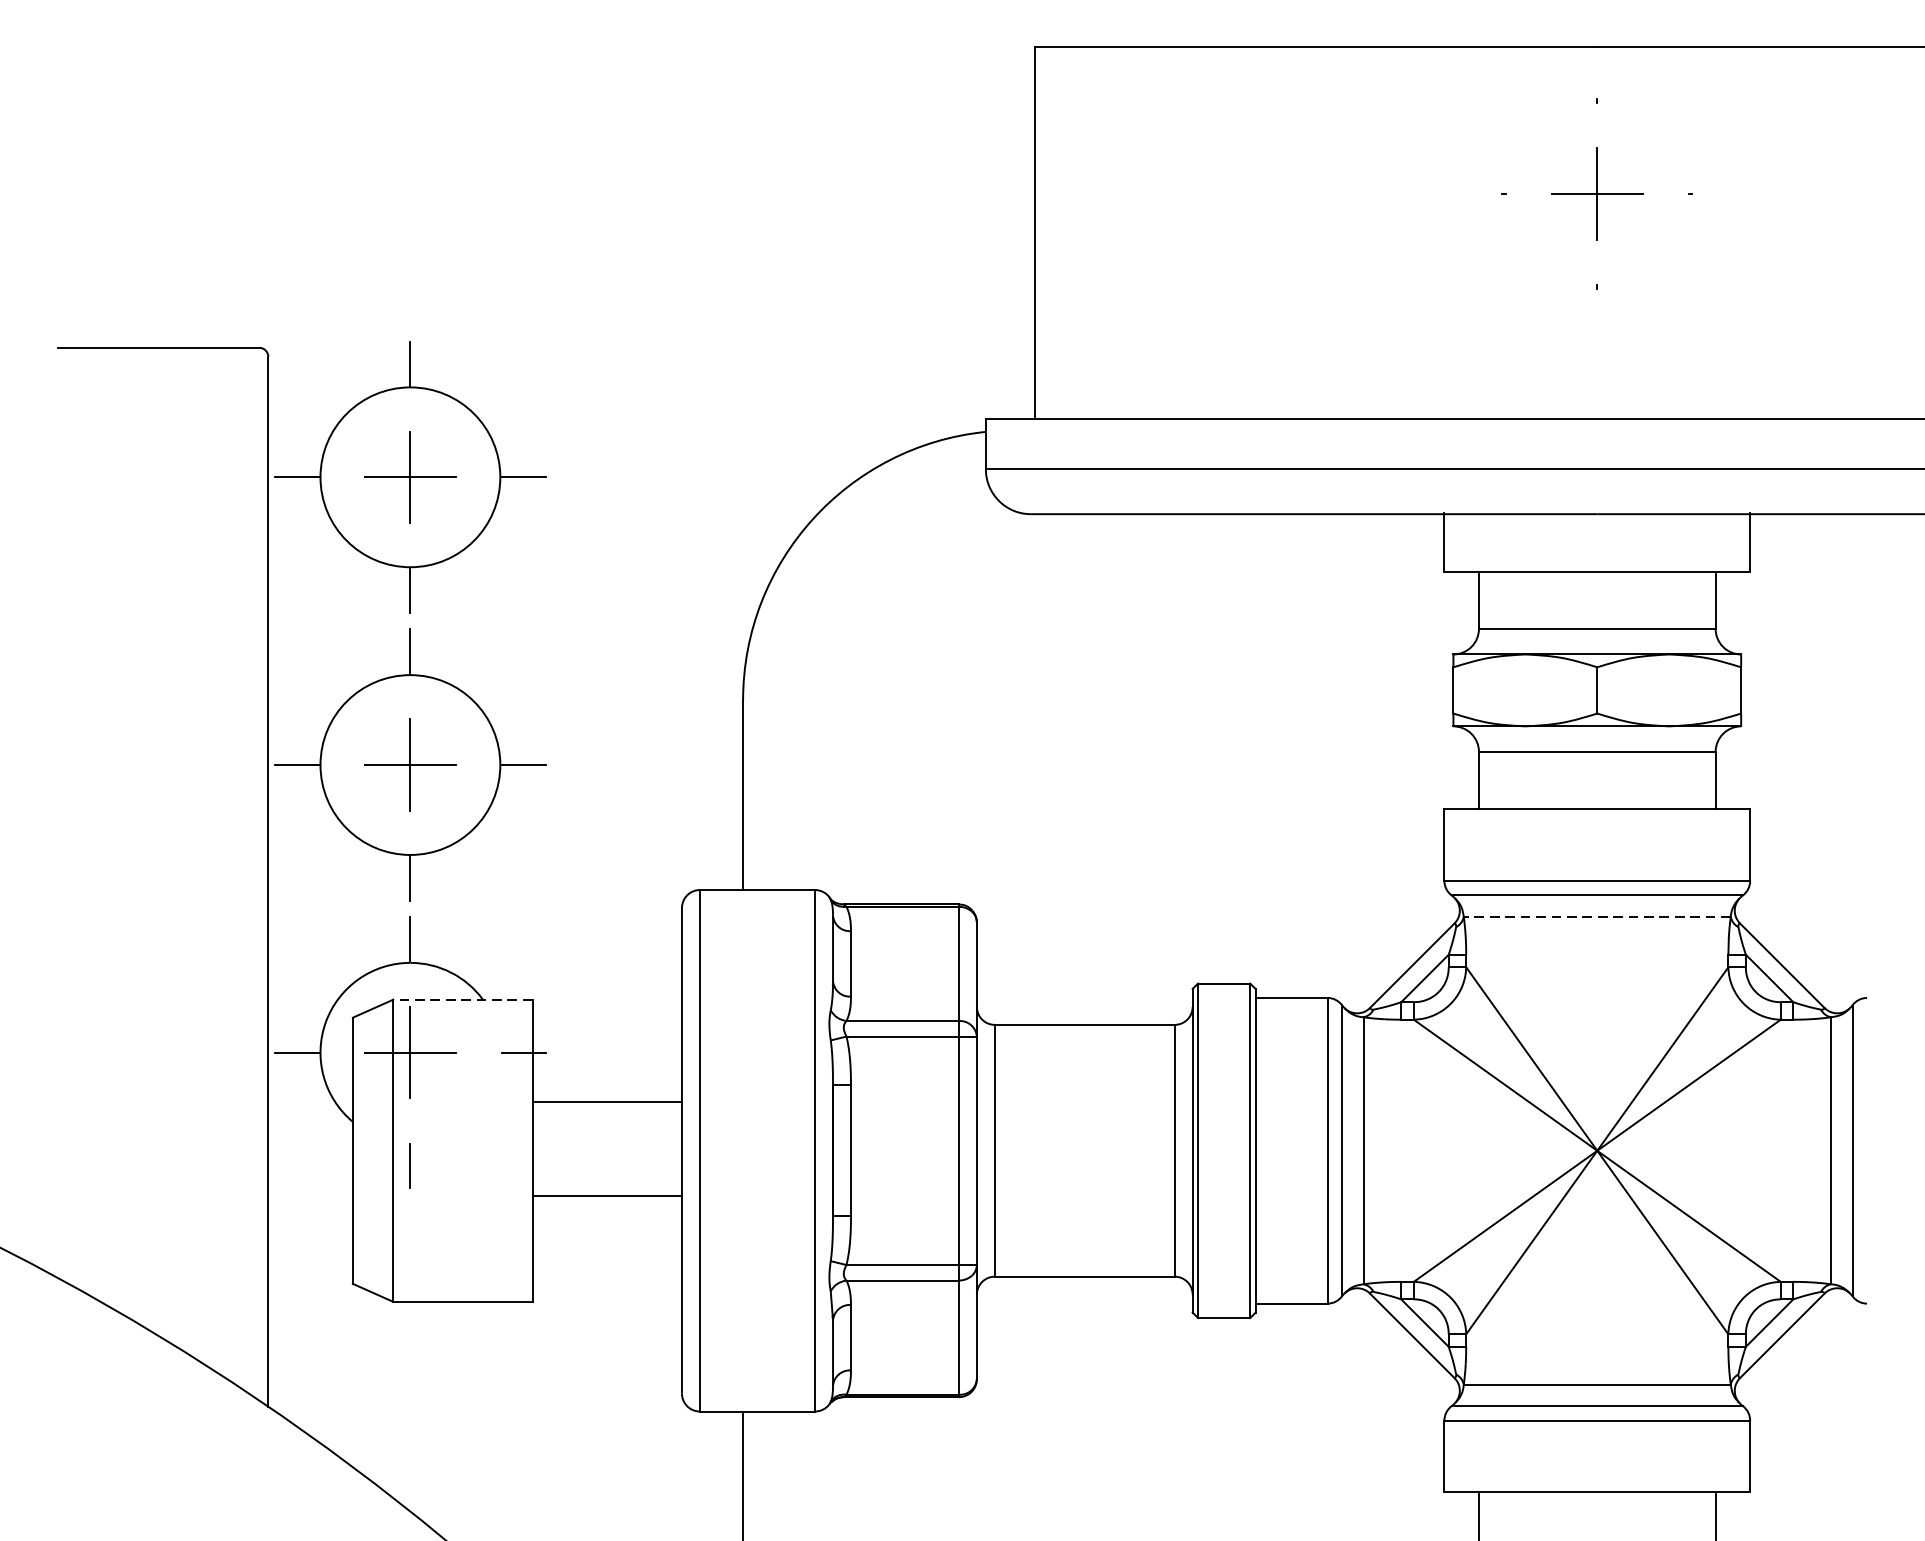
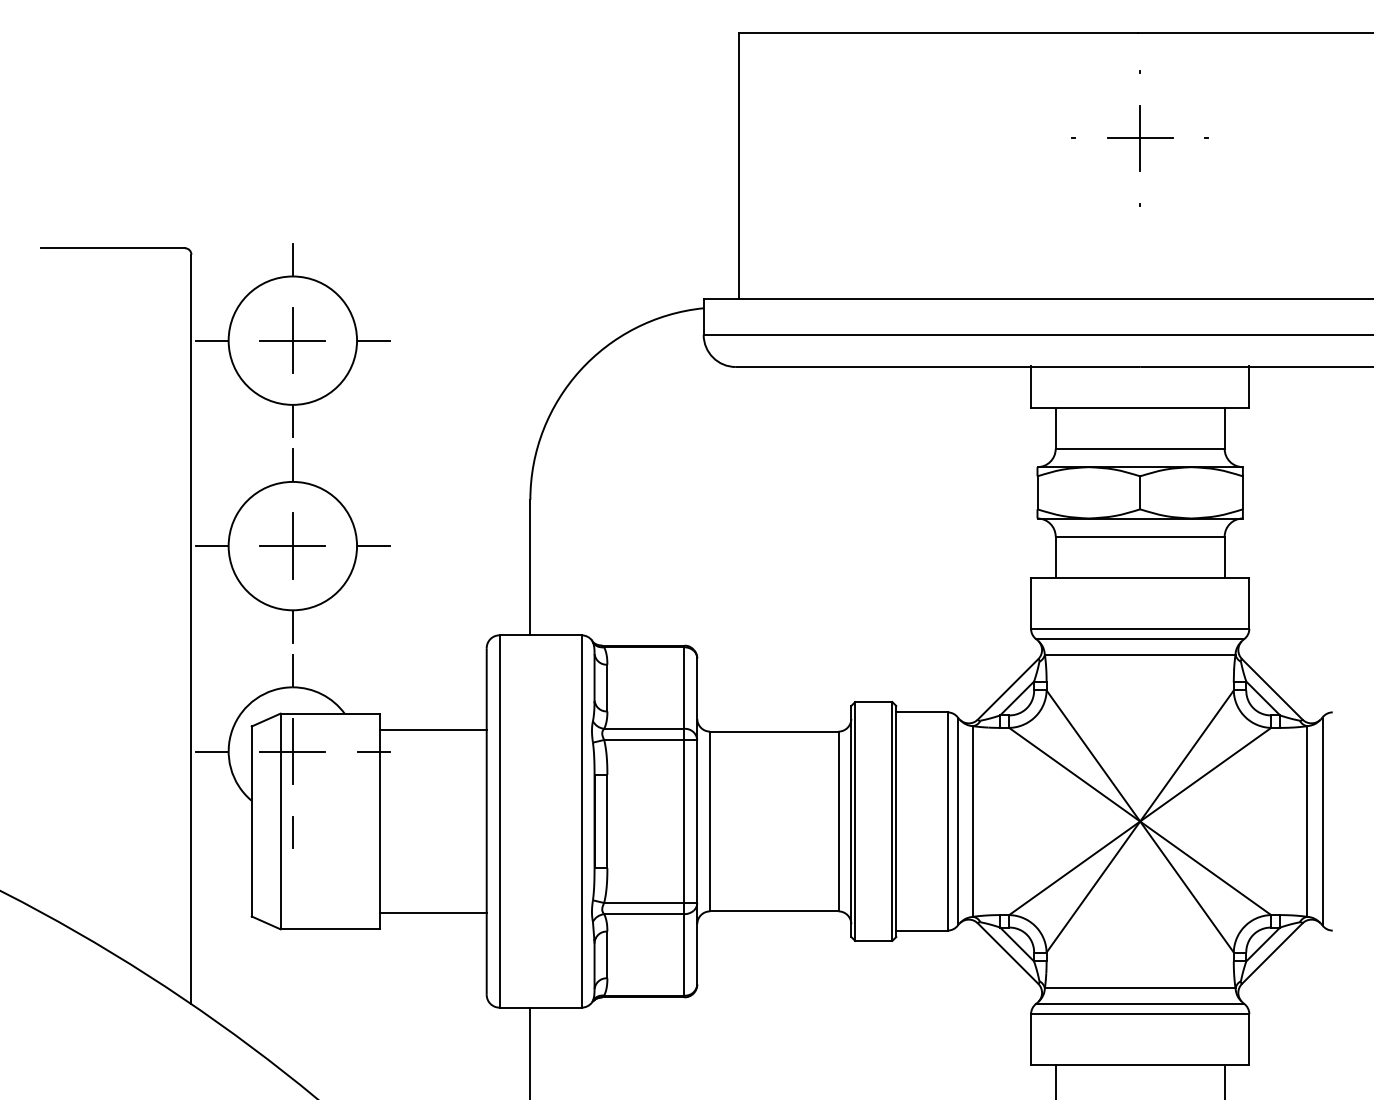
line: (1596, 916) -> (1139, 654), dashed -> solid
line: (463, 999) -> (330, 713), dashed -> solid
line: (607, 1101) -> (433, 730), moved
line: (607, 1195) -> (433, 912), moved

